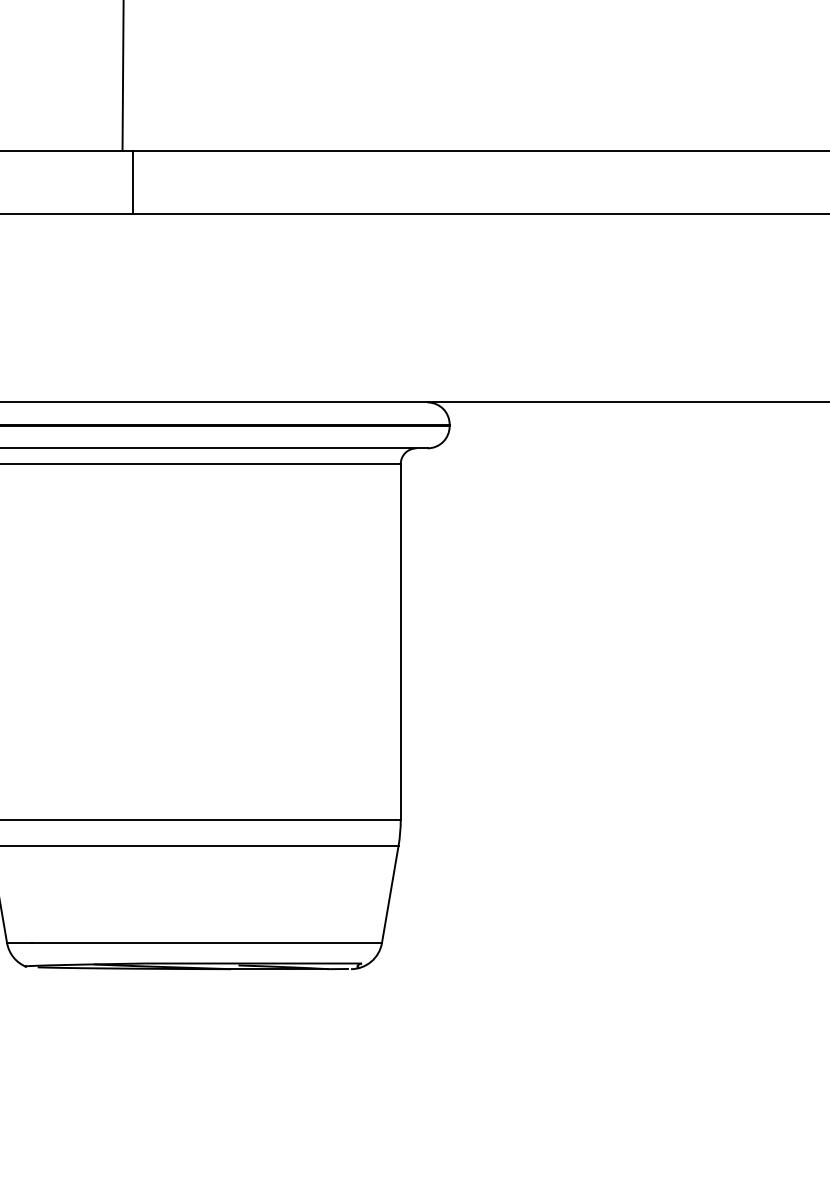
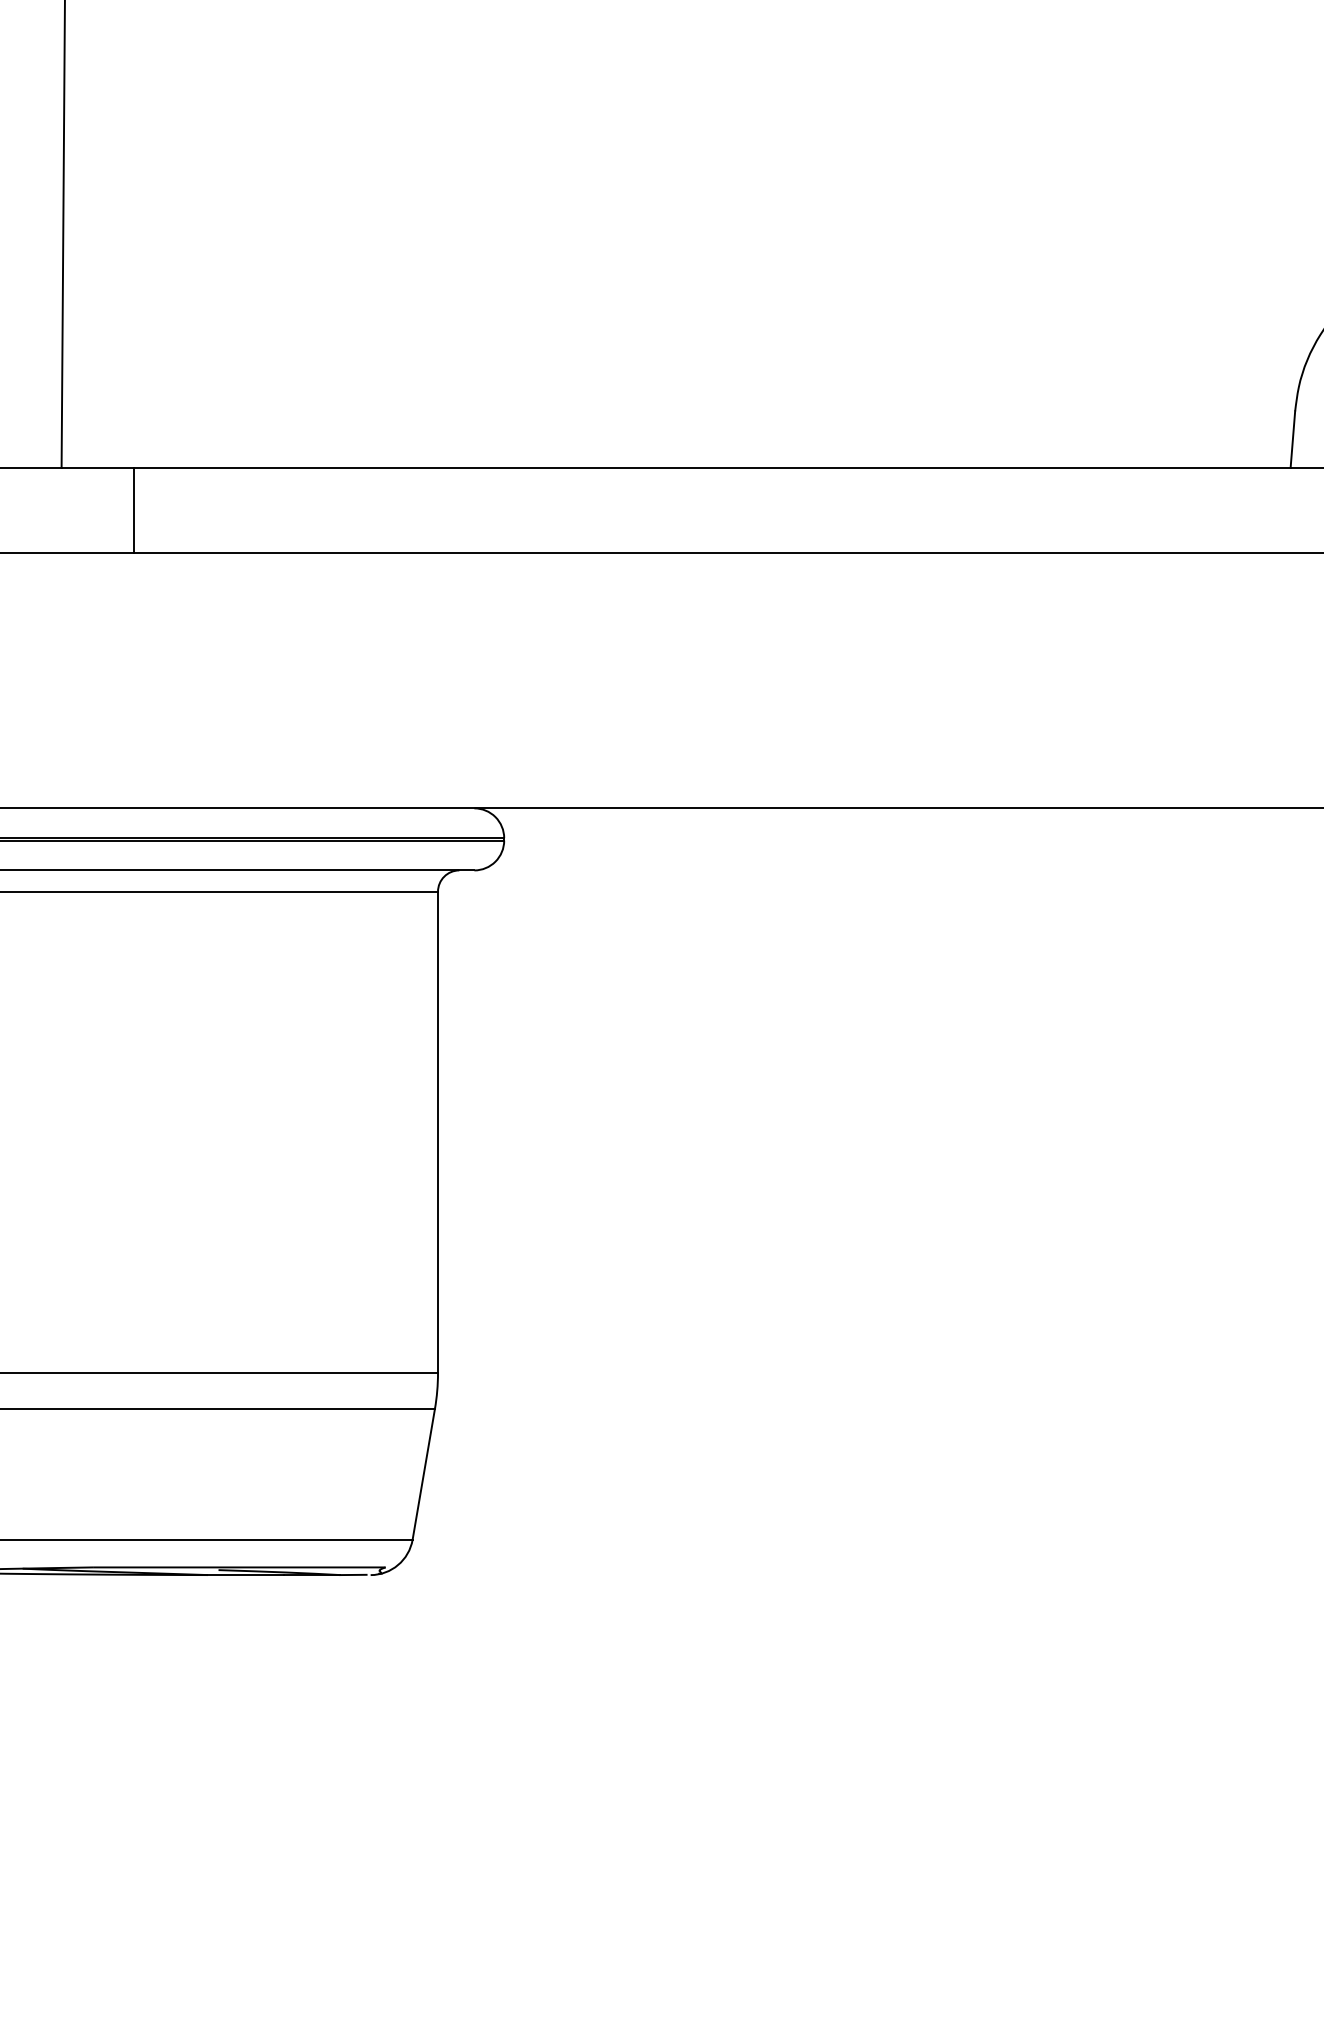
line: (132, 181) -> (134, 509), moved

